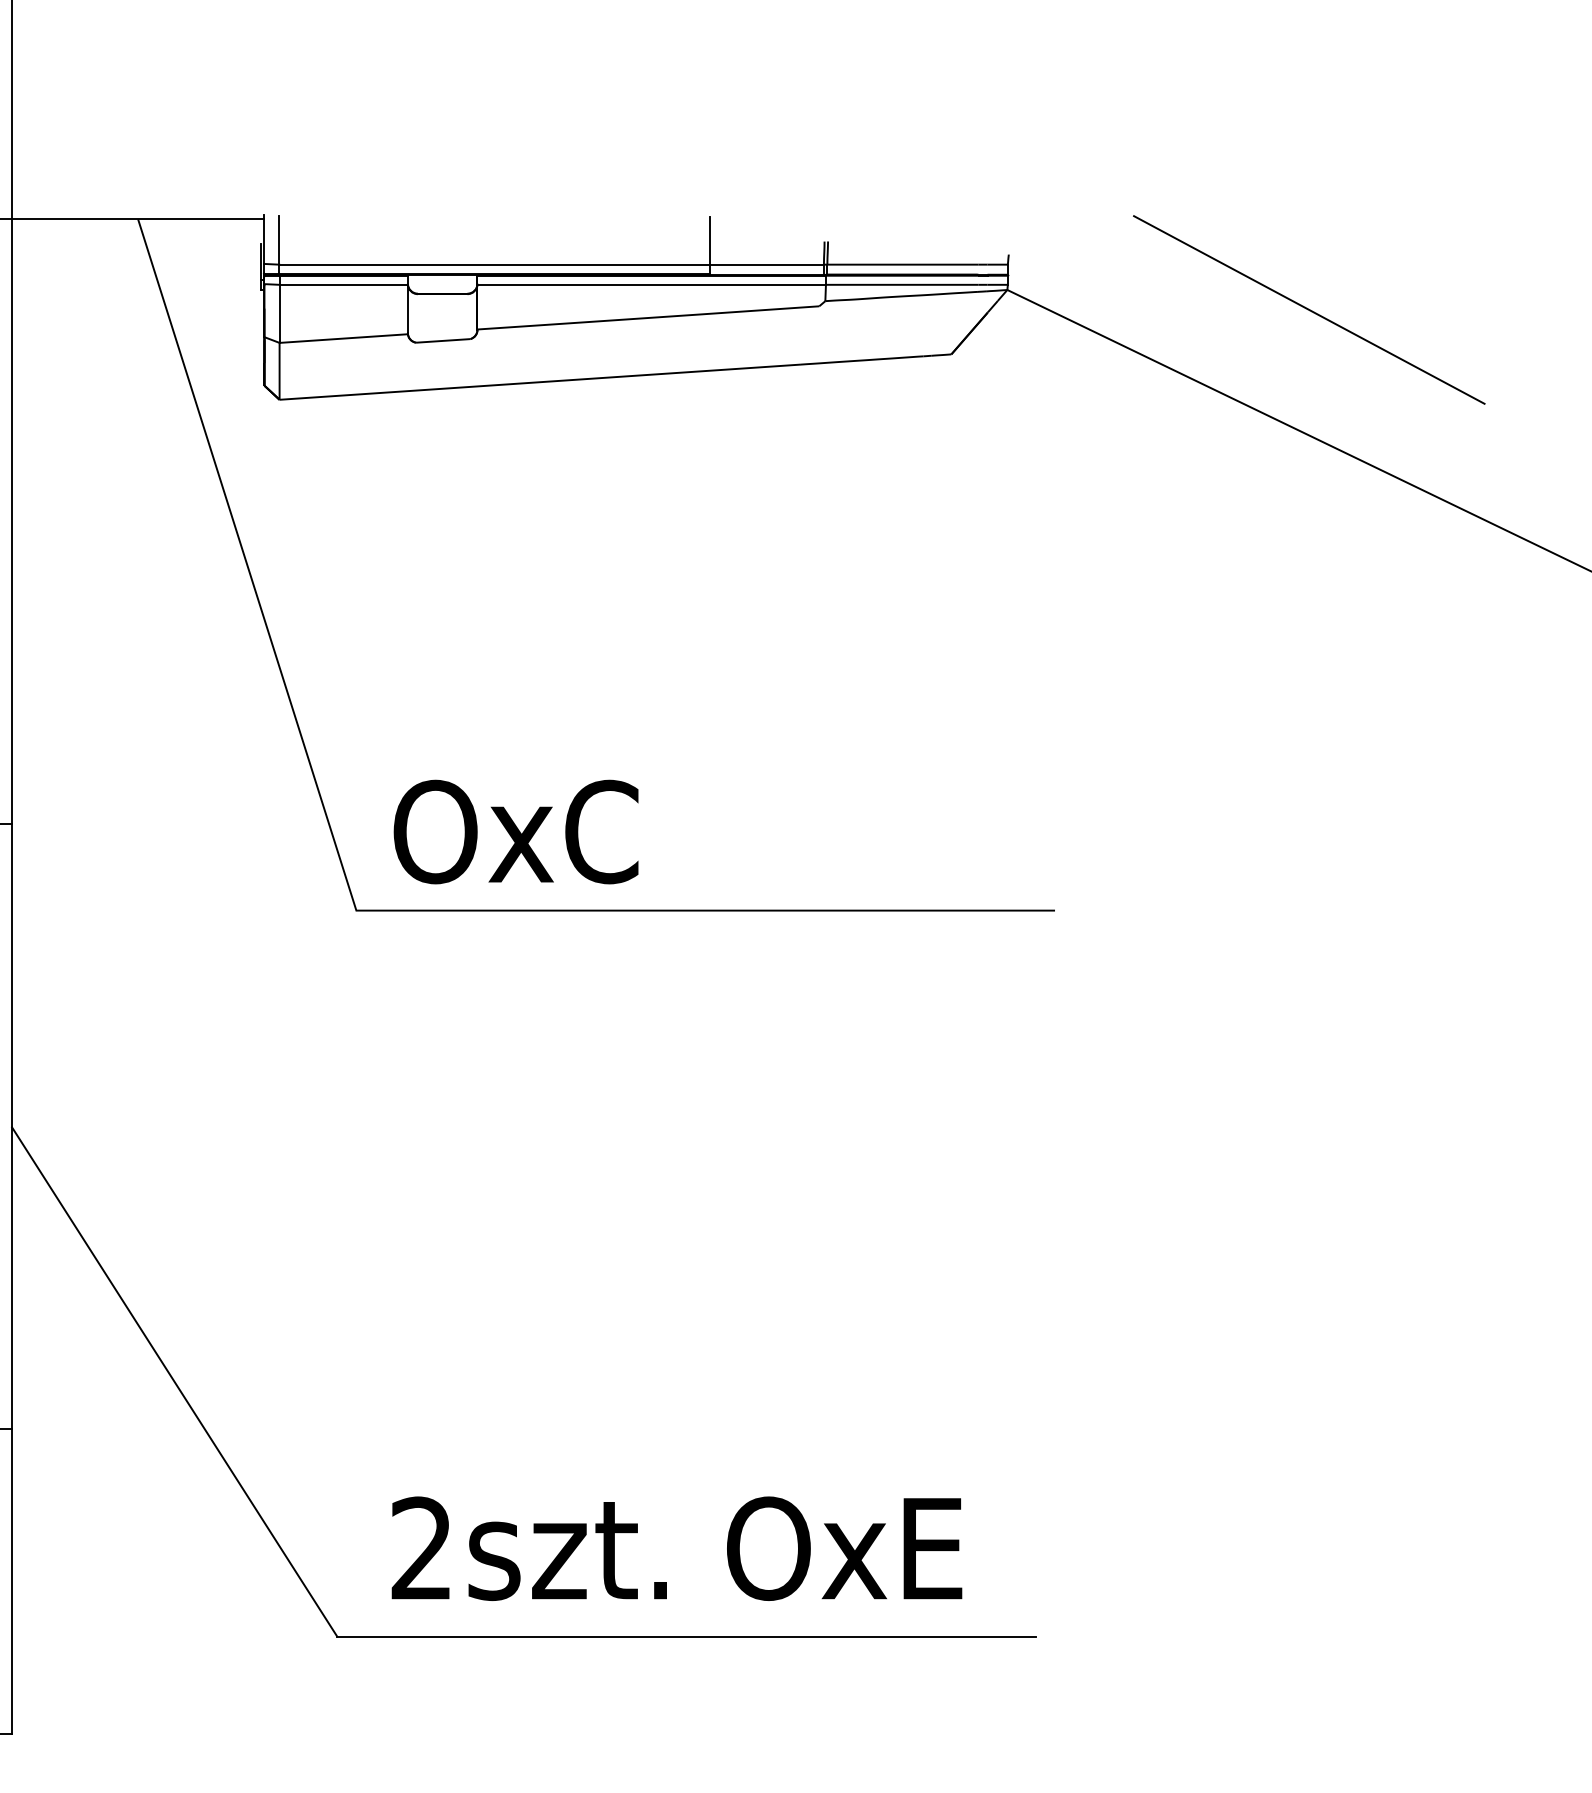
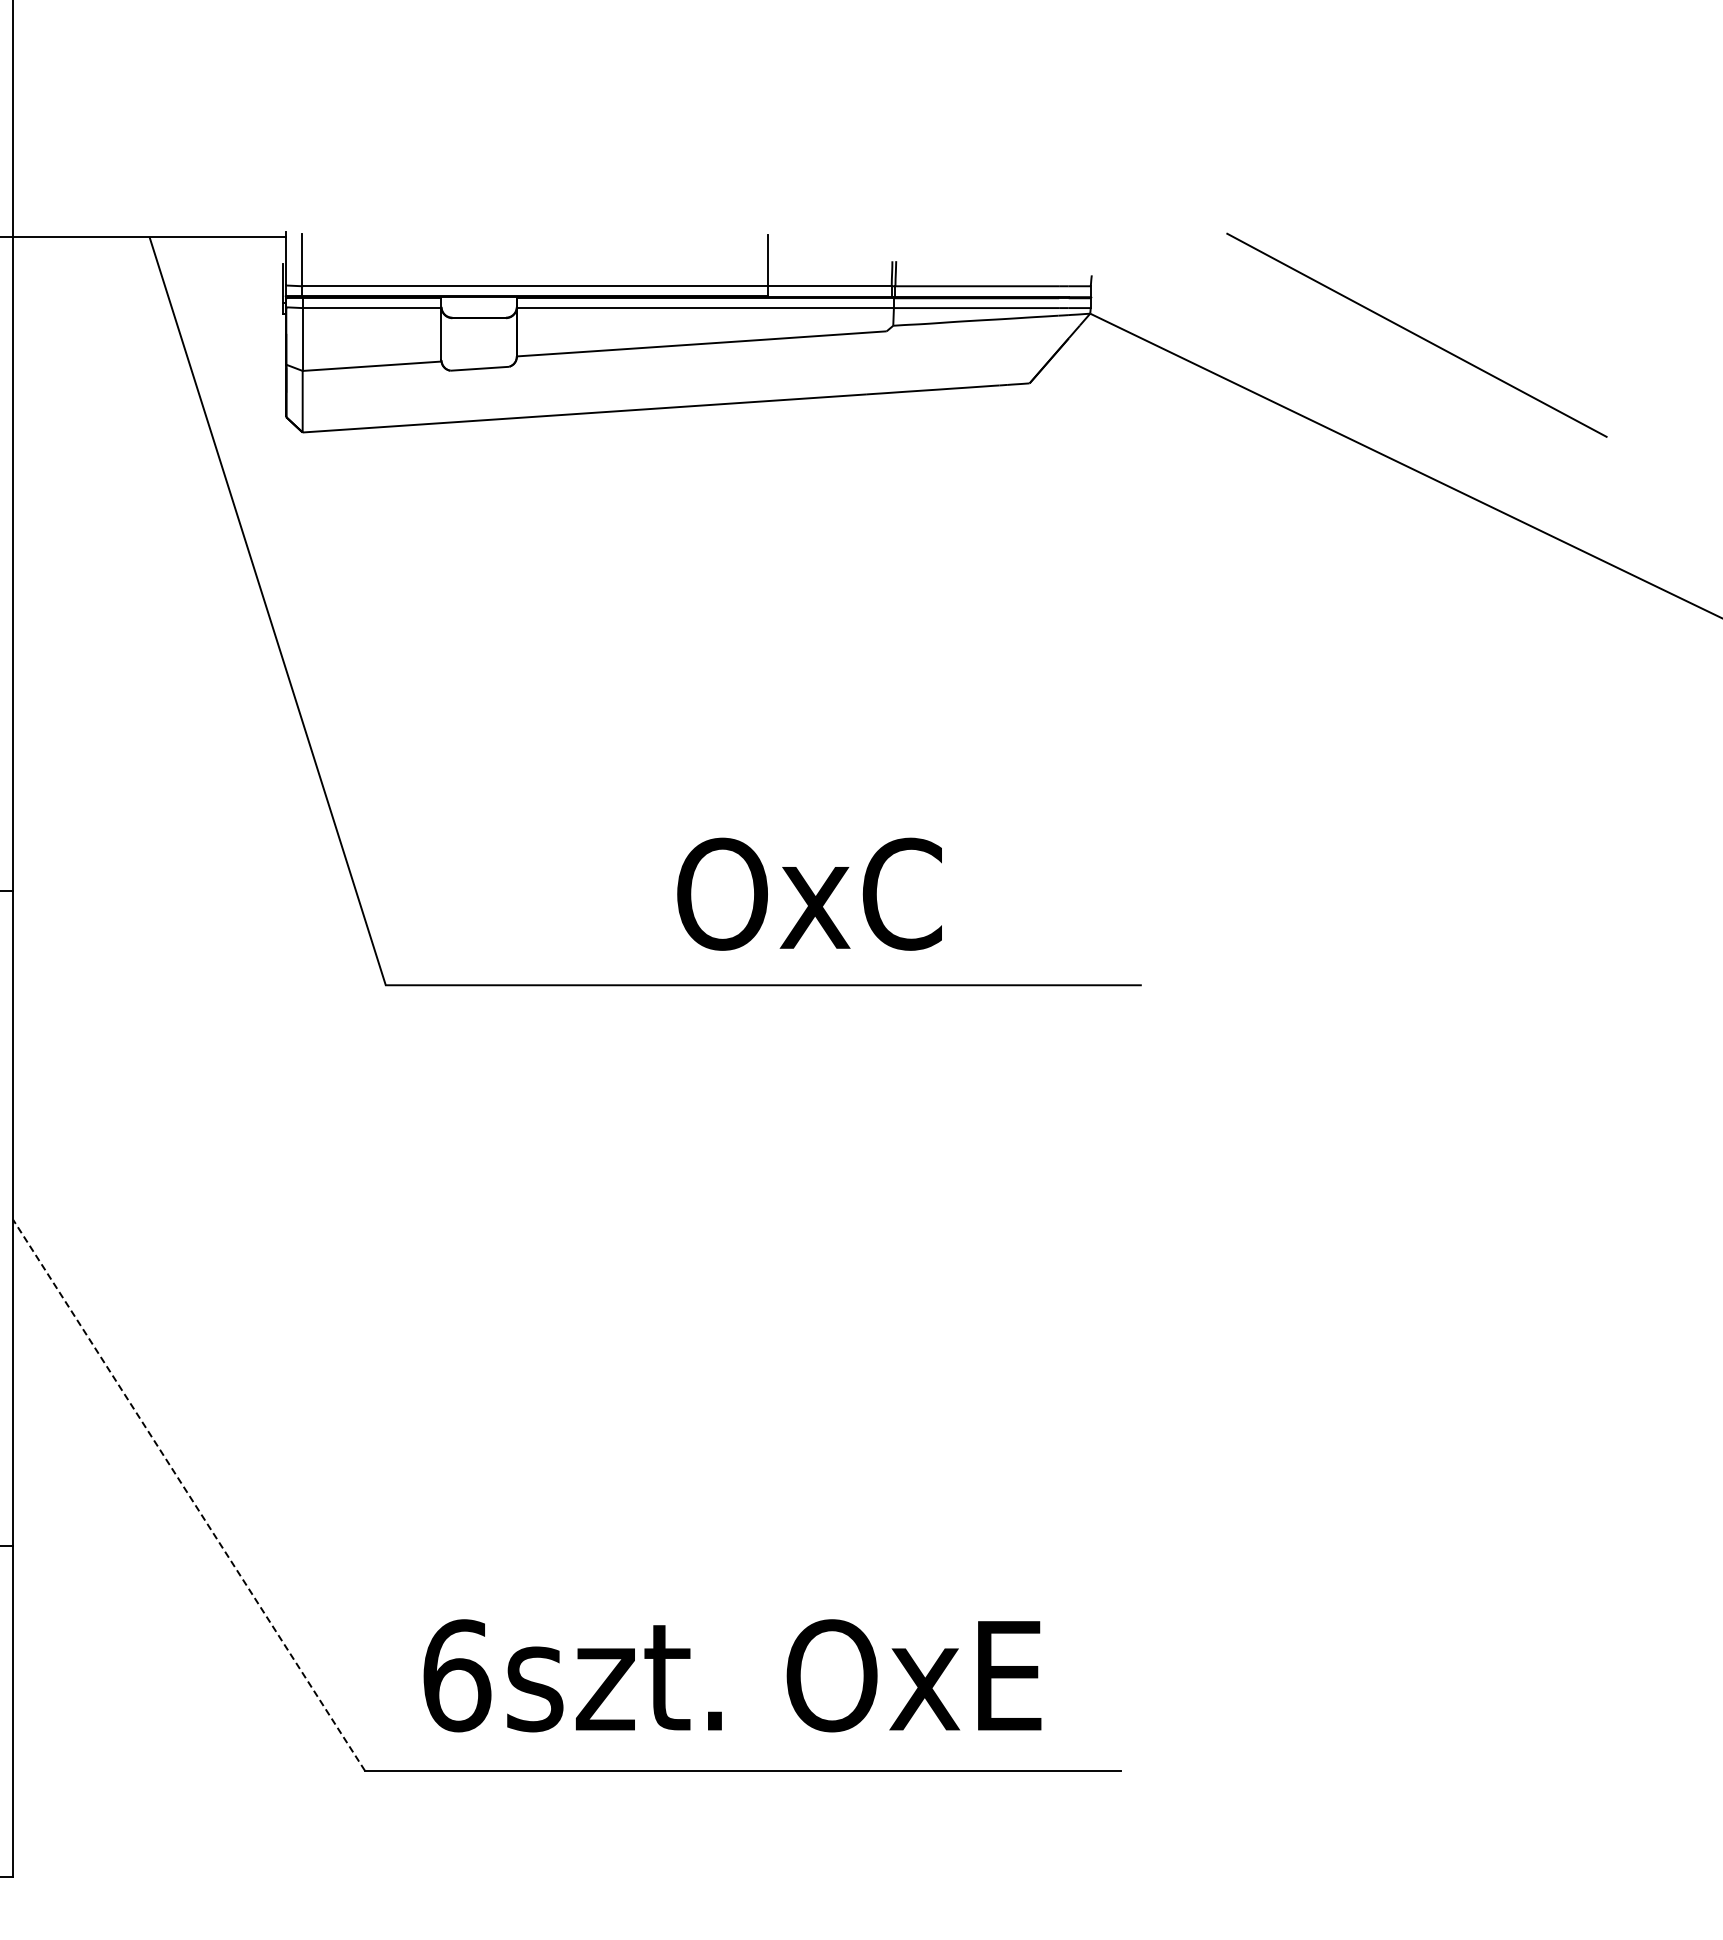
text: (515, 831) -> (809, 893), moved
line: (175, 1382) -> (189, 1495), solid -> dashed
text: (422, 1548) -> (457, 1675), 2szt. -> 6szt.

